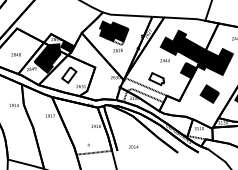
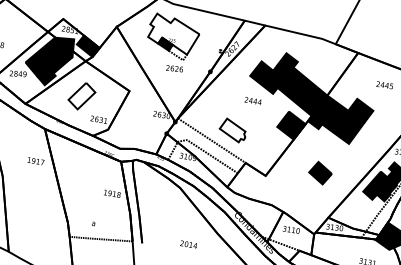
fill: (114, 31) -> (174, 34), removed
part: (209, 93) -> (320, 172), size x0.7
text: (133, 146) -> (188, 243), moved

